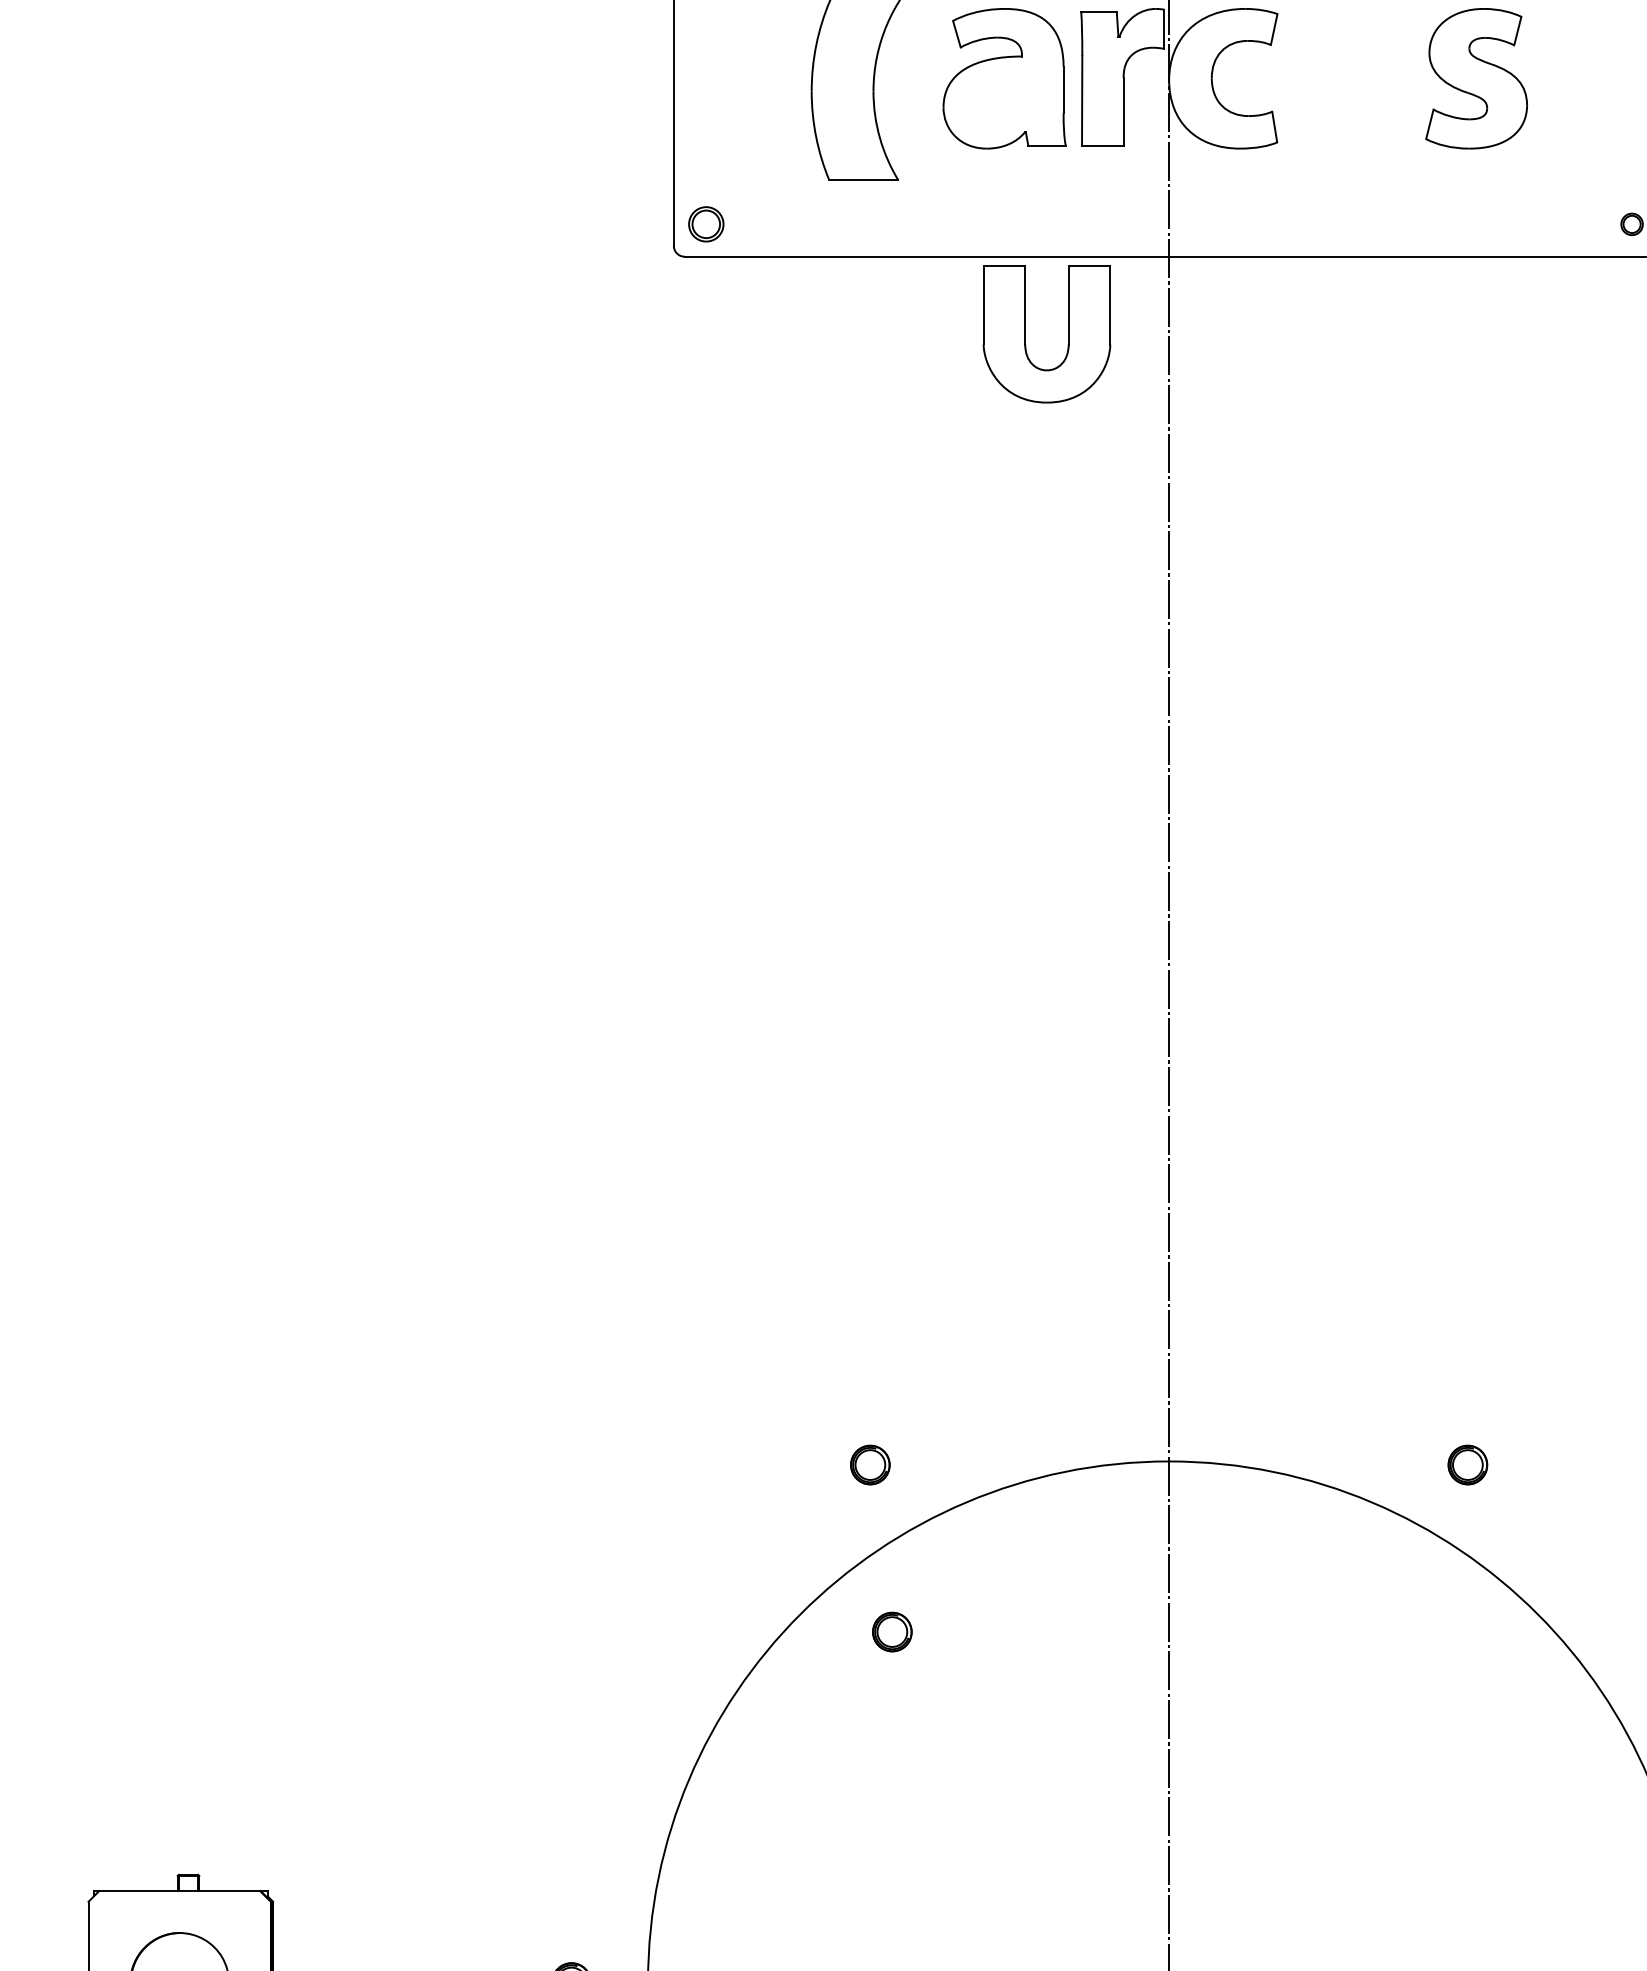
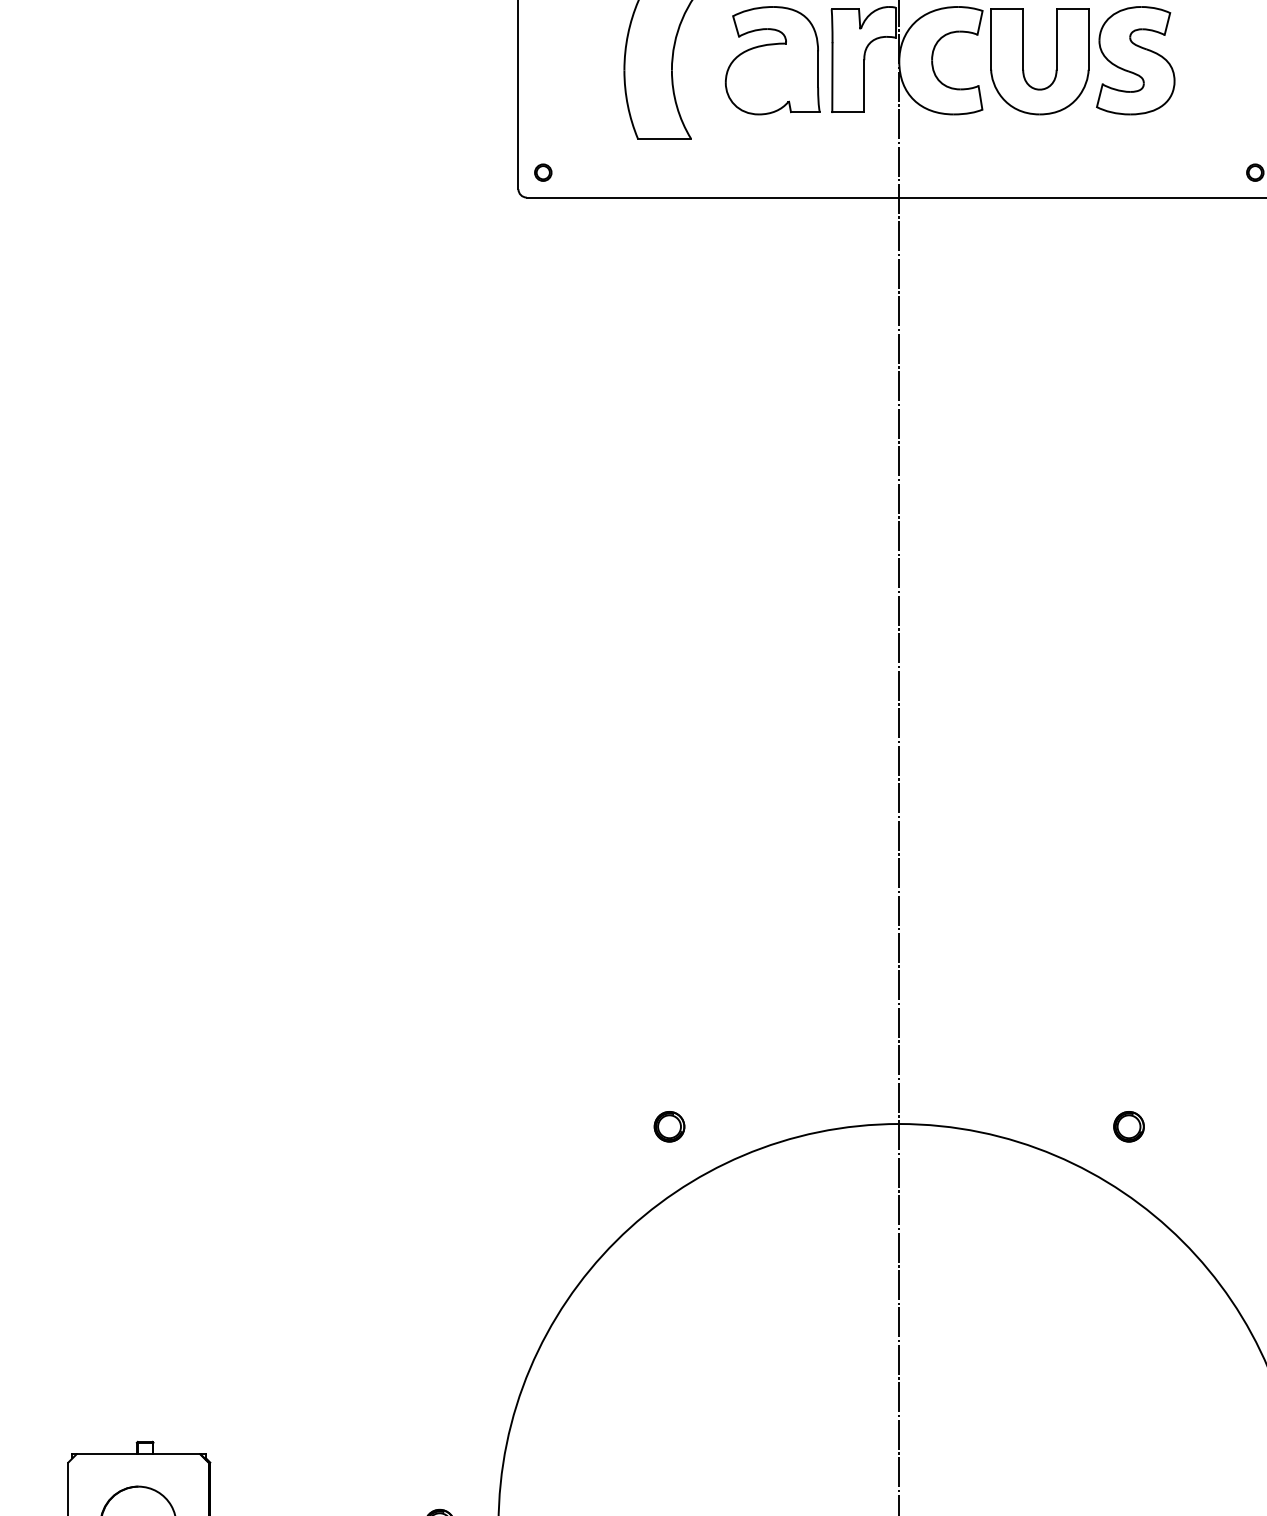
part: (705, 224) -> (542, 172), size x0.62
part: (1025, 334) -> (1023, 62), moved
part: (892, 1631) -> (686, 1254), removed

